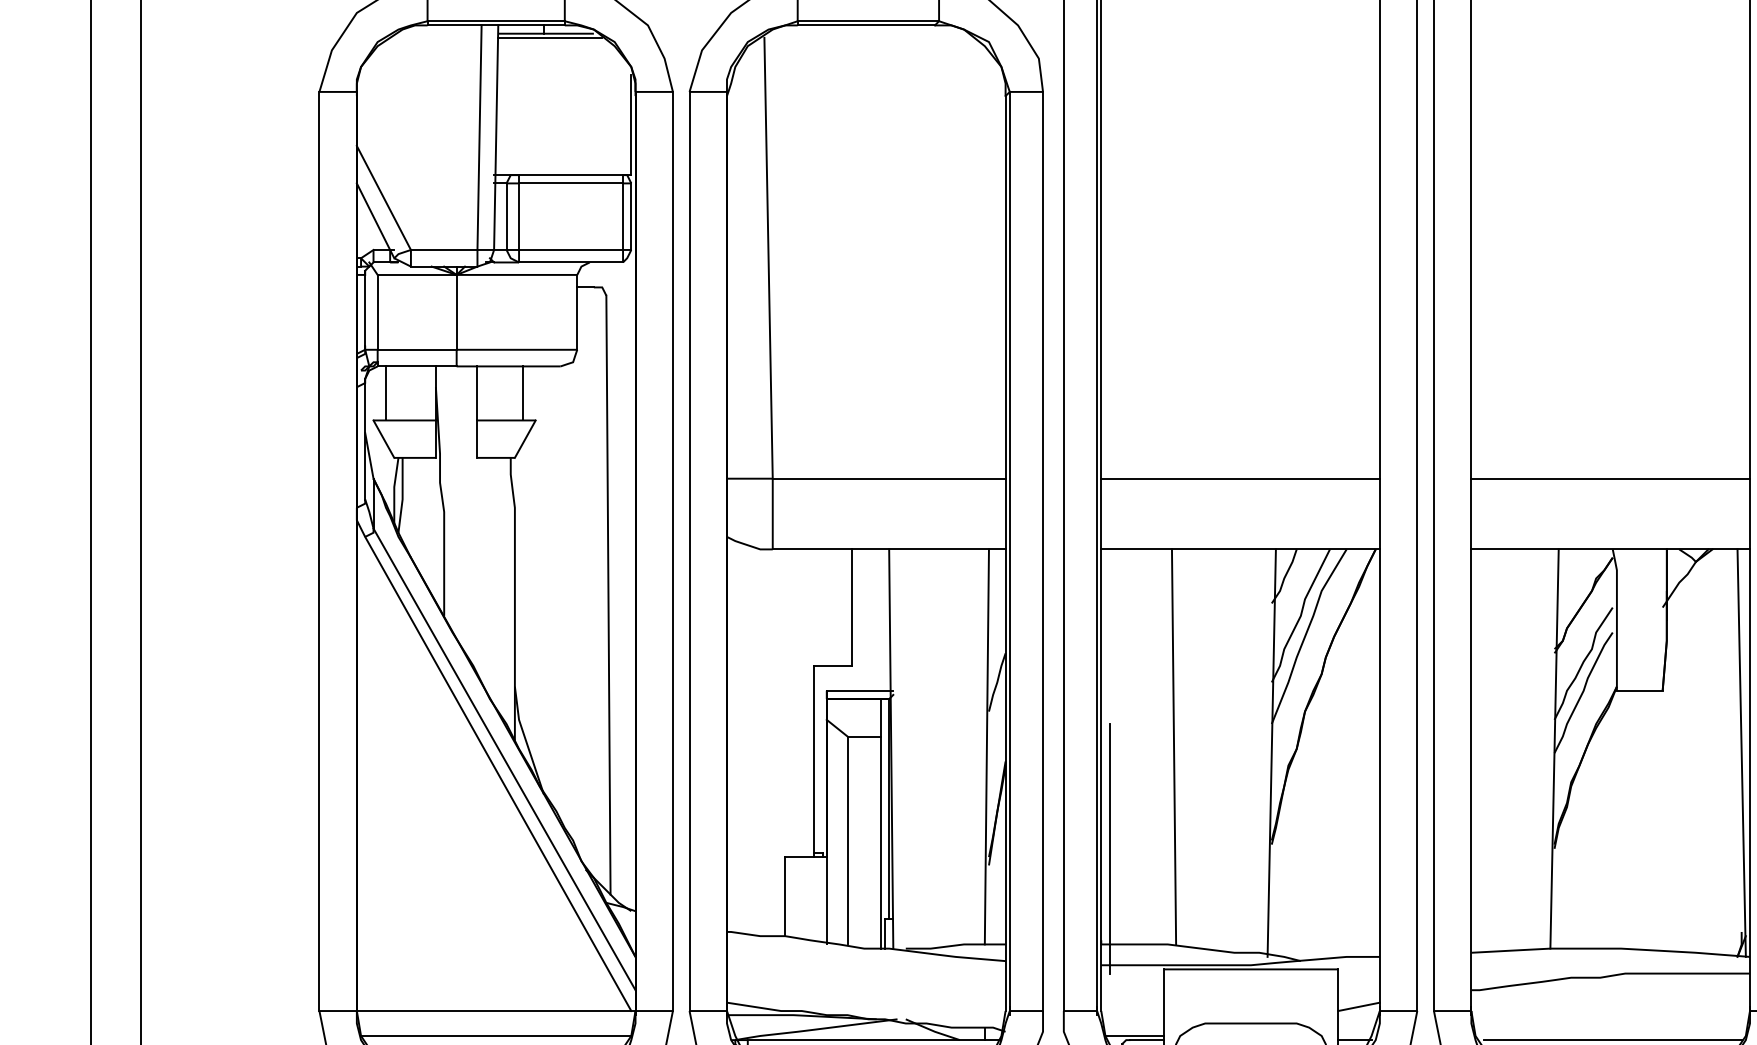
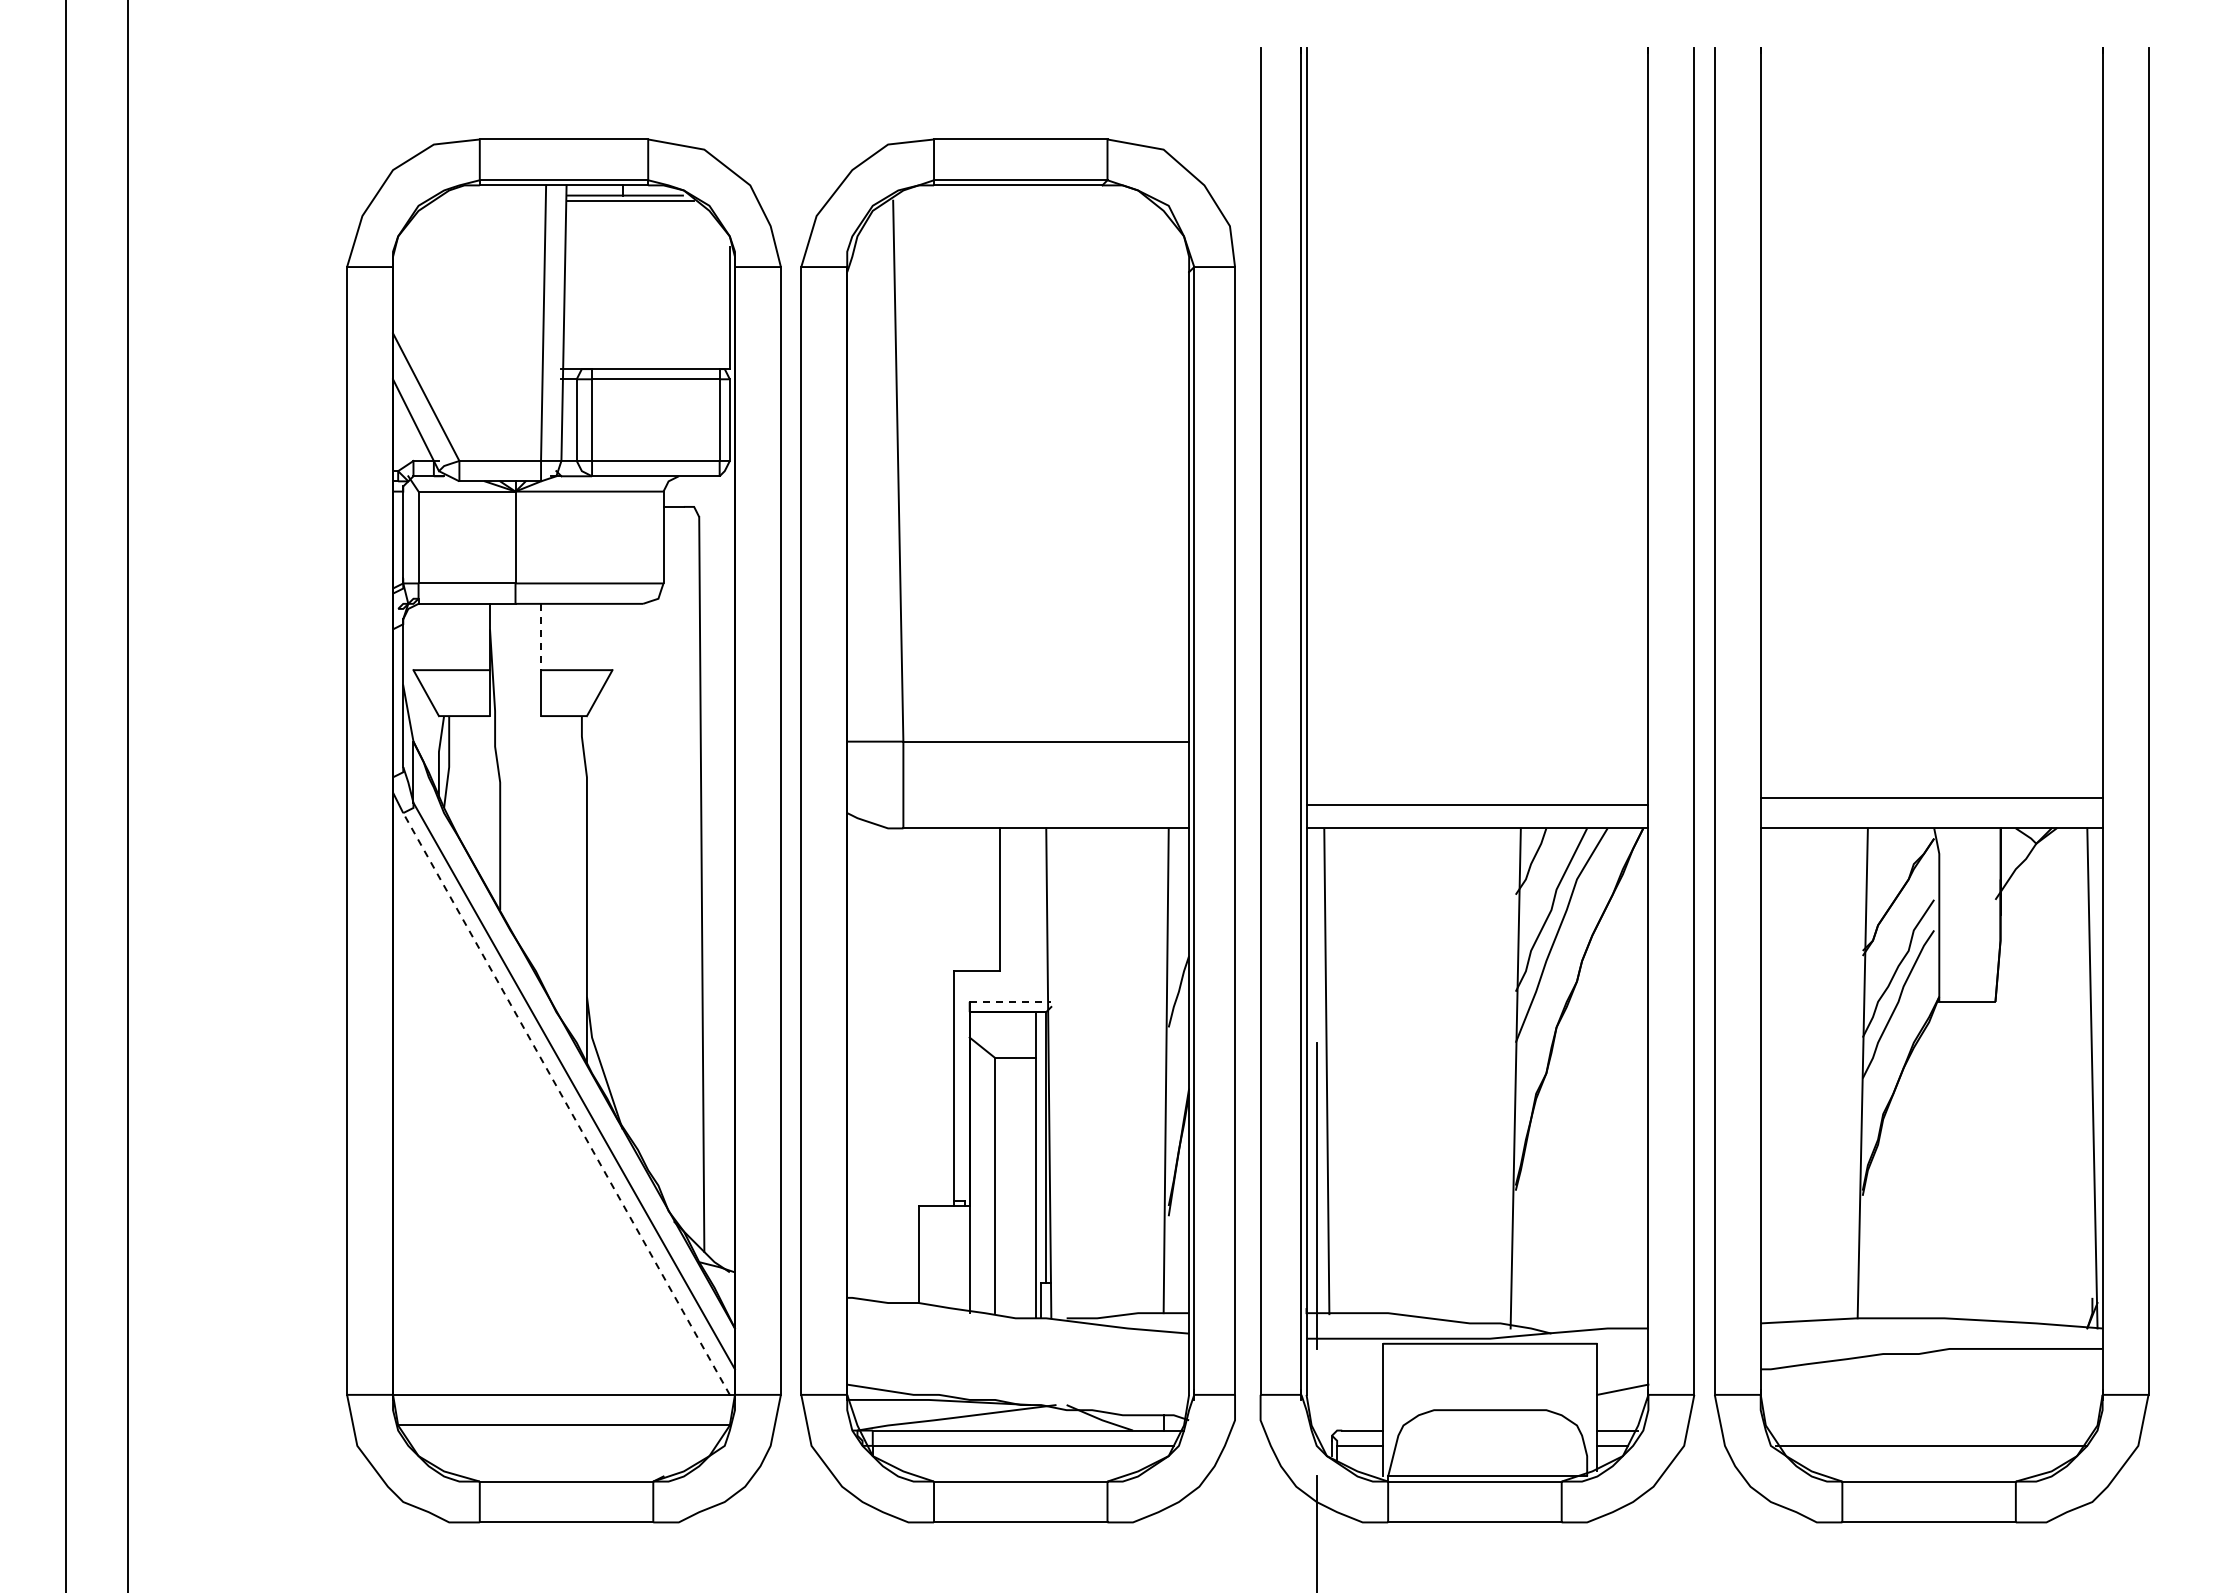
line: (385, 393) -> (428, 636), removed
line: (477, 393) -> (541, 637), solid -> dashed
line: (523, 393) -> (597, 636), removed
line: (1240, 478) -> (1477, 804), moved
line: (1610, 478) -> (1931, 797), moved
line: (860, 690) -> (1010, 1001), solid -> dashed
line: (1173, 746) -> (1326, 1071), moved
line: (498, 773) -> (566, 1103), solid -> dashed
line: (1134, 1035) -> (1347, 1425), removed
line: (1613, 1040) -> (1934, 1430), removed

